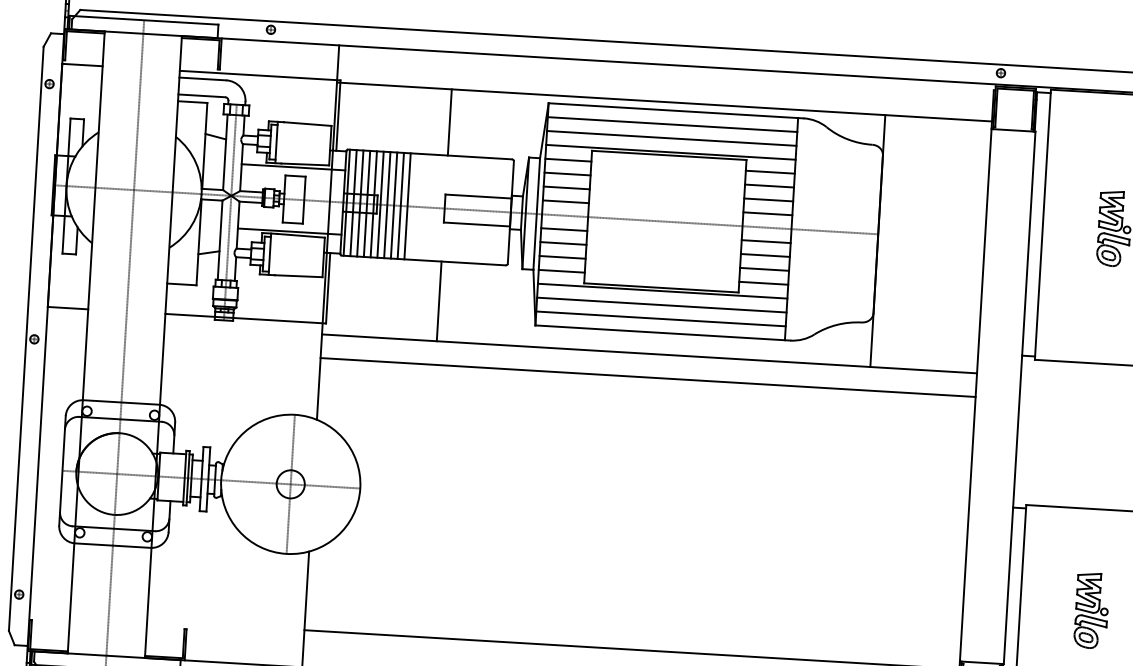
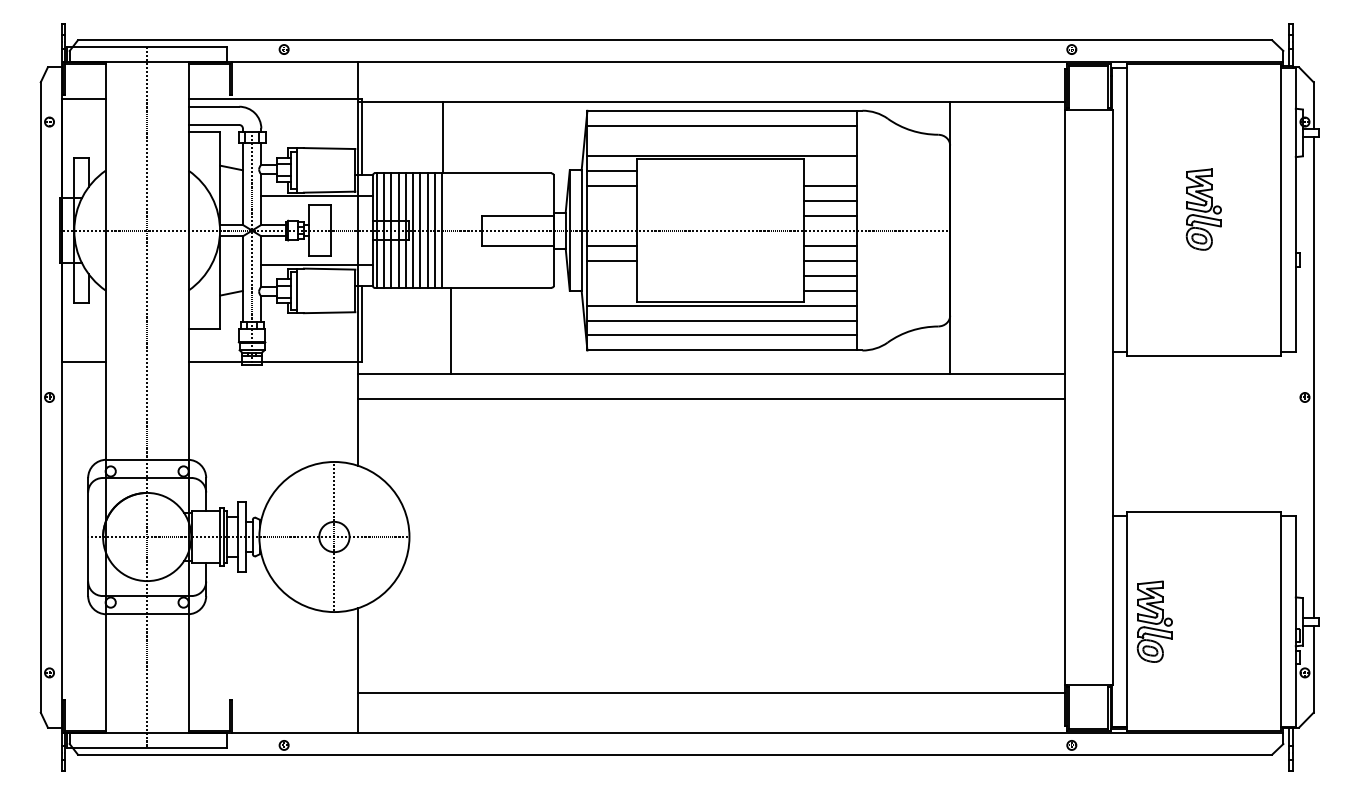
line: (449, 122) -> (443, 137), moved
line: (671, 138) -> (721, 140), removed
line: (769, 171) -> (829, 170), removed
line: (566, 187) -> (612, 200), removed
line: (566, 201) -> (612, 215), removed
line: (562, 257) -> (612, 275), removed
line: (562, 271) -> (612, 290), removed
line: (439, 301) -> (451, 330), moved
part: (1091, 610) -> (1154, 621), moved

